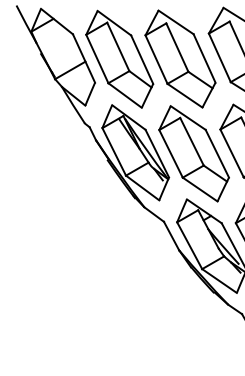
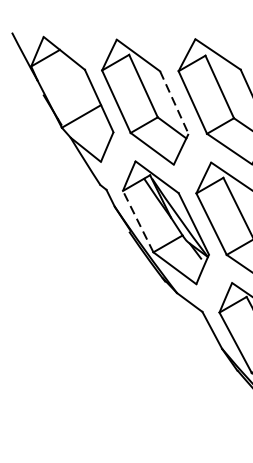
line: (142, 59) -> (174, 102), solid -> dashed
line: (114, 151) -> (138, 221), solid -> dashed

